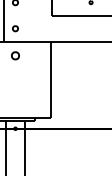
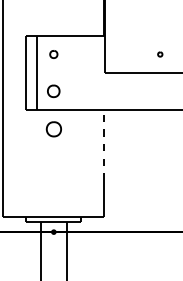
part: (15, 28) -> (53, 90), size x1.6
part: (15, 55) -> (53, 129), size x1.4
line: (51, 67) -> (104, 145), solid -> dashed

